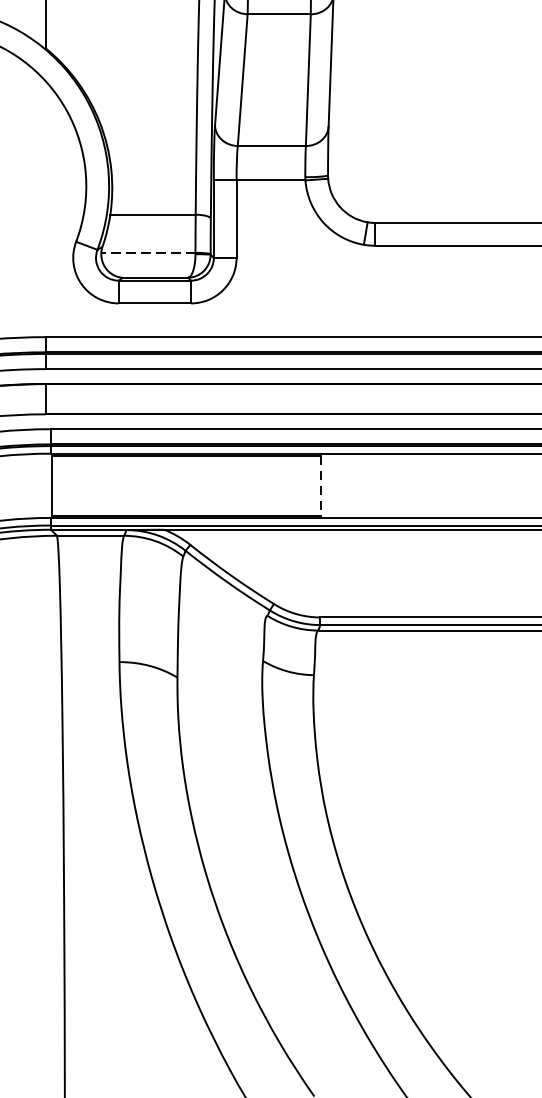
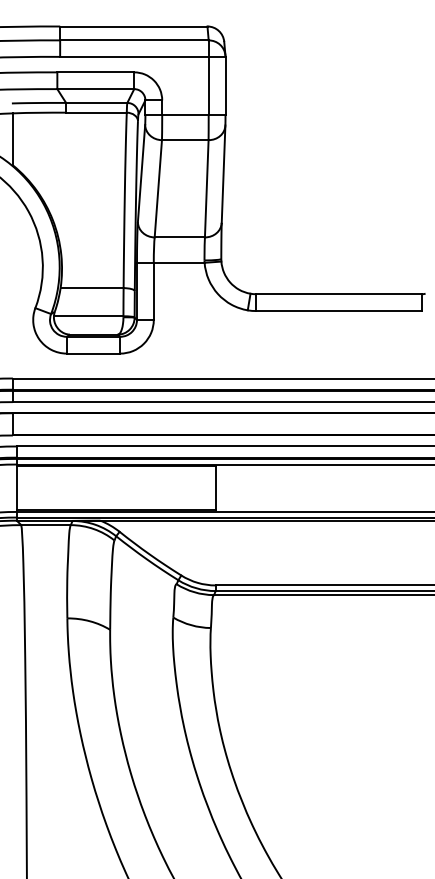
line: (148, 253) -> (88, 316), dashed -> solid
line: (320, 486) -> (215, 488), dashed -> solid

